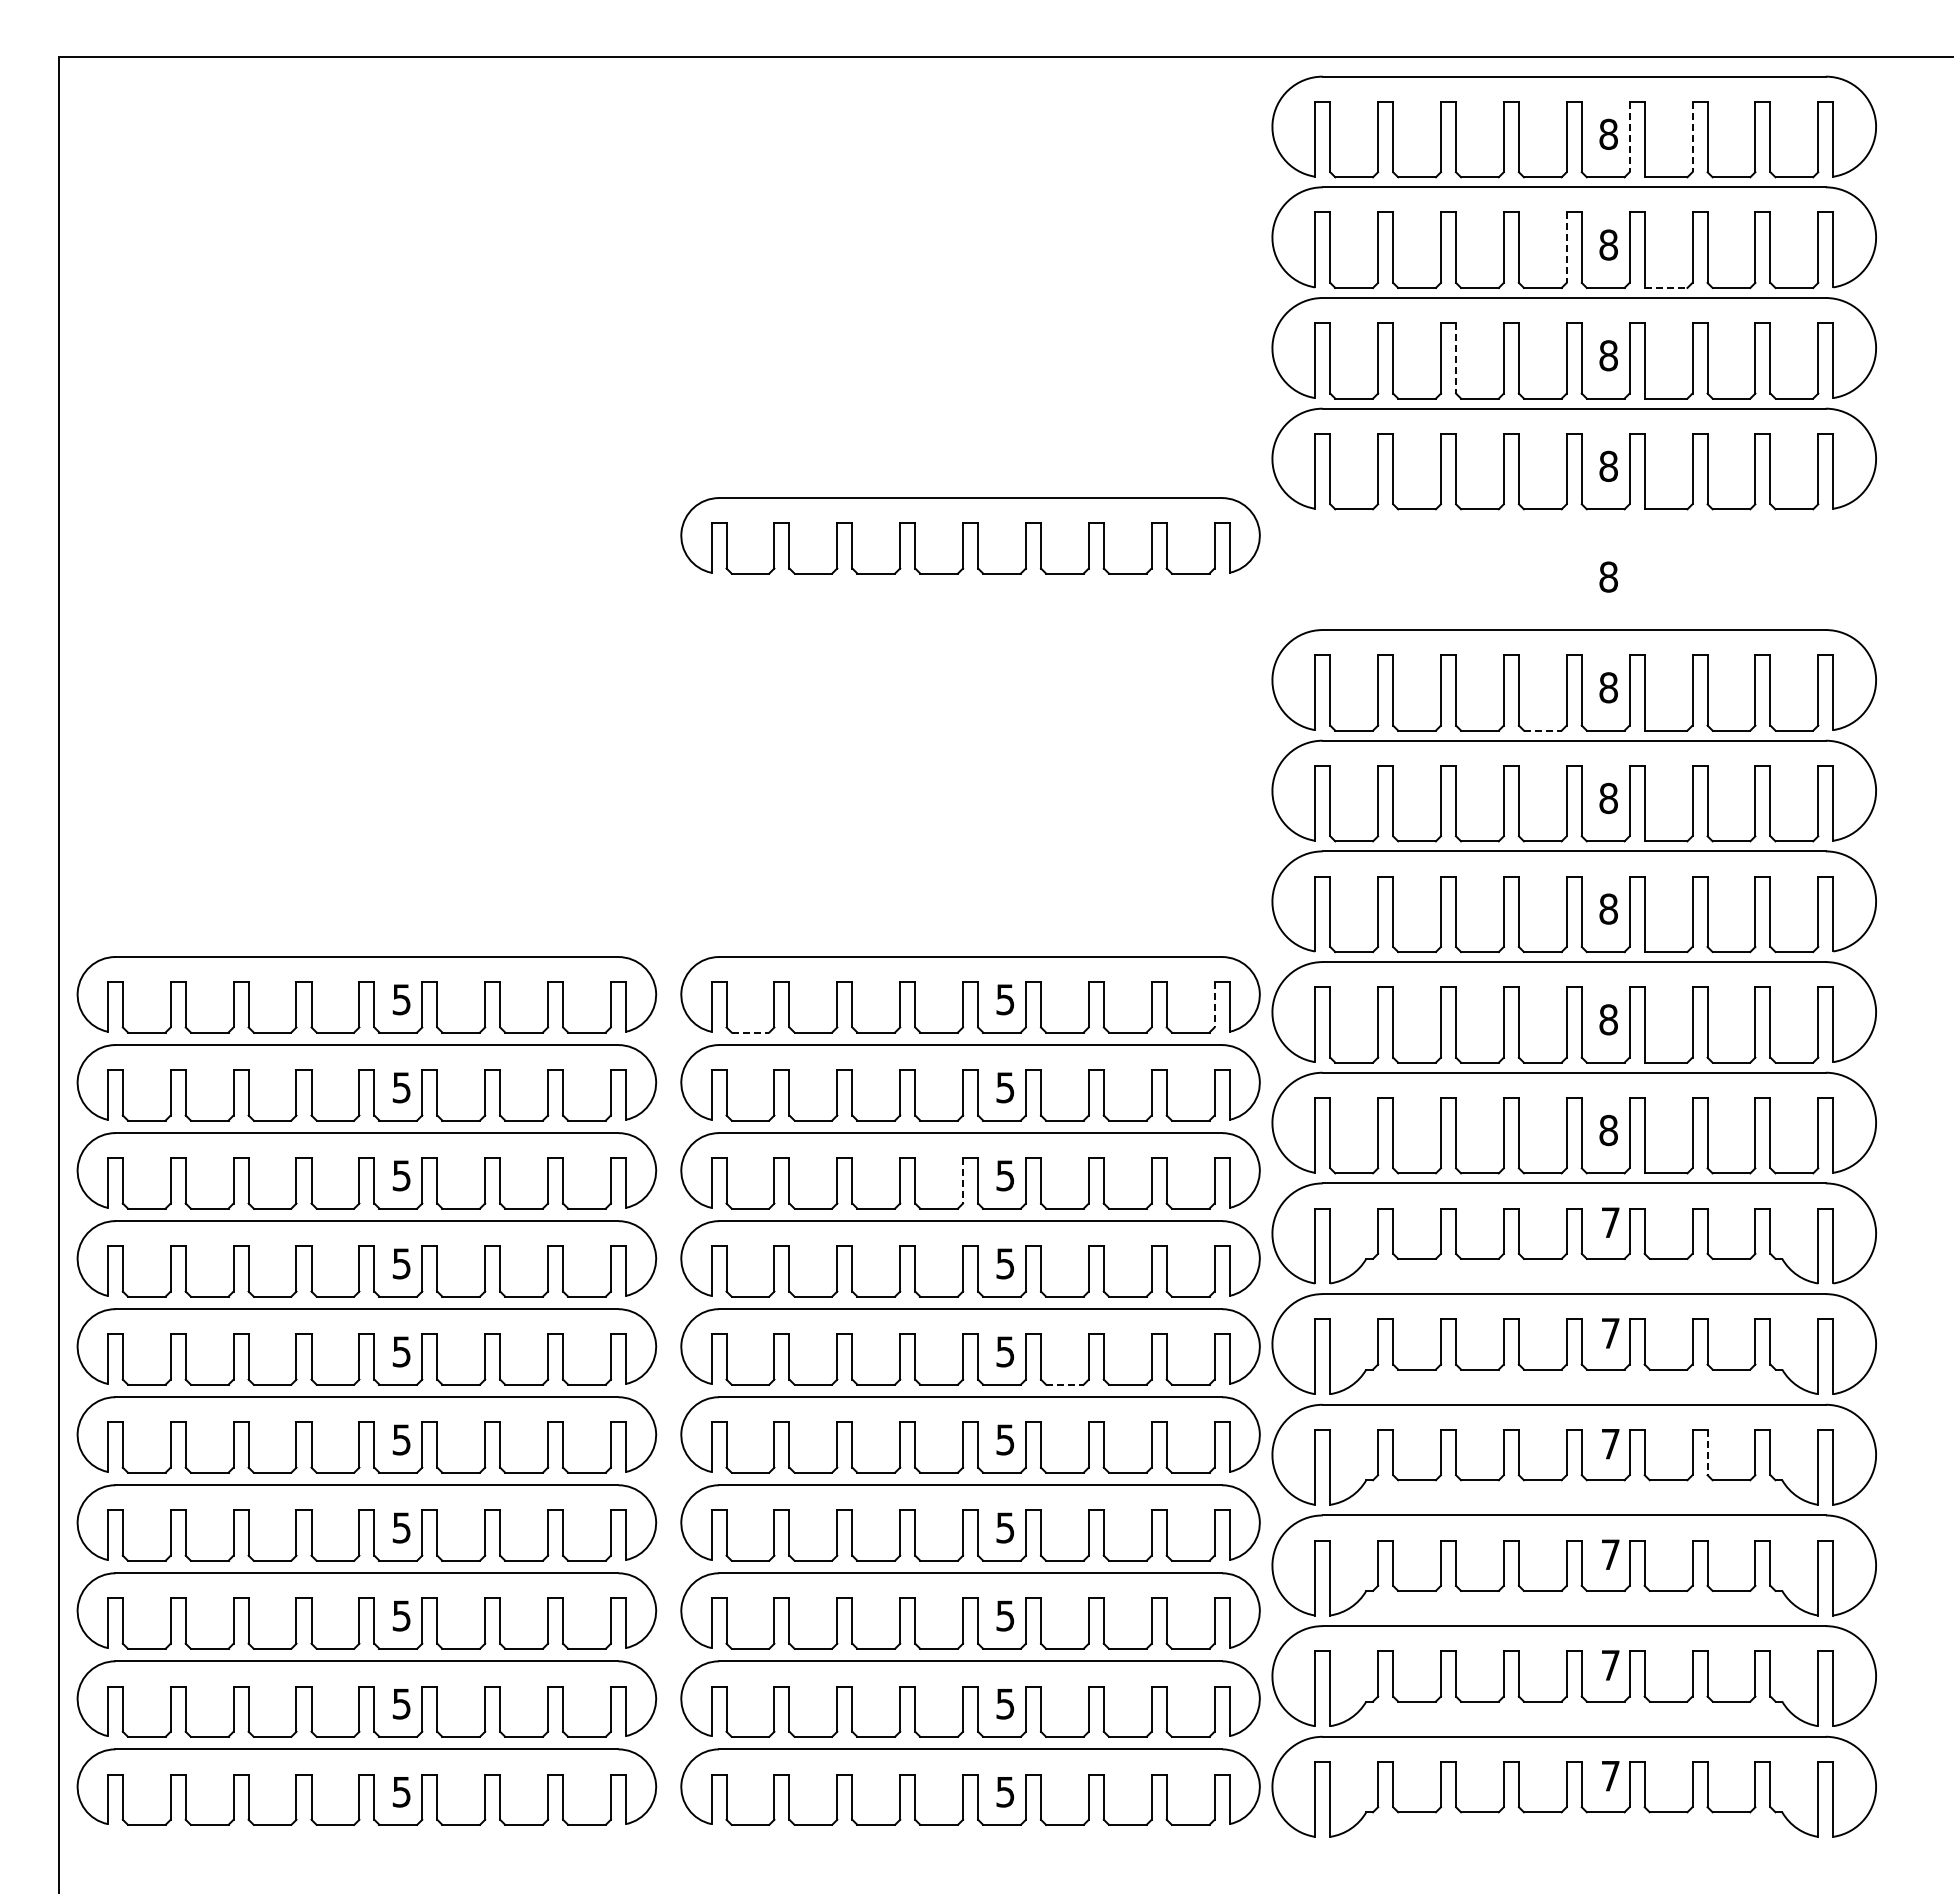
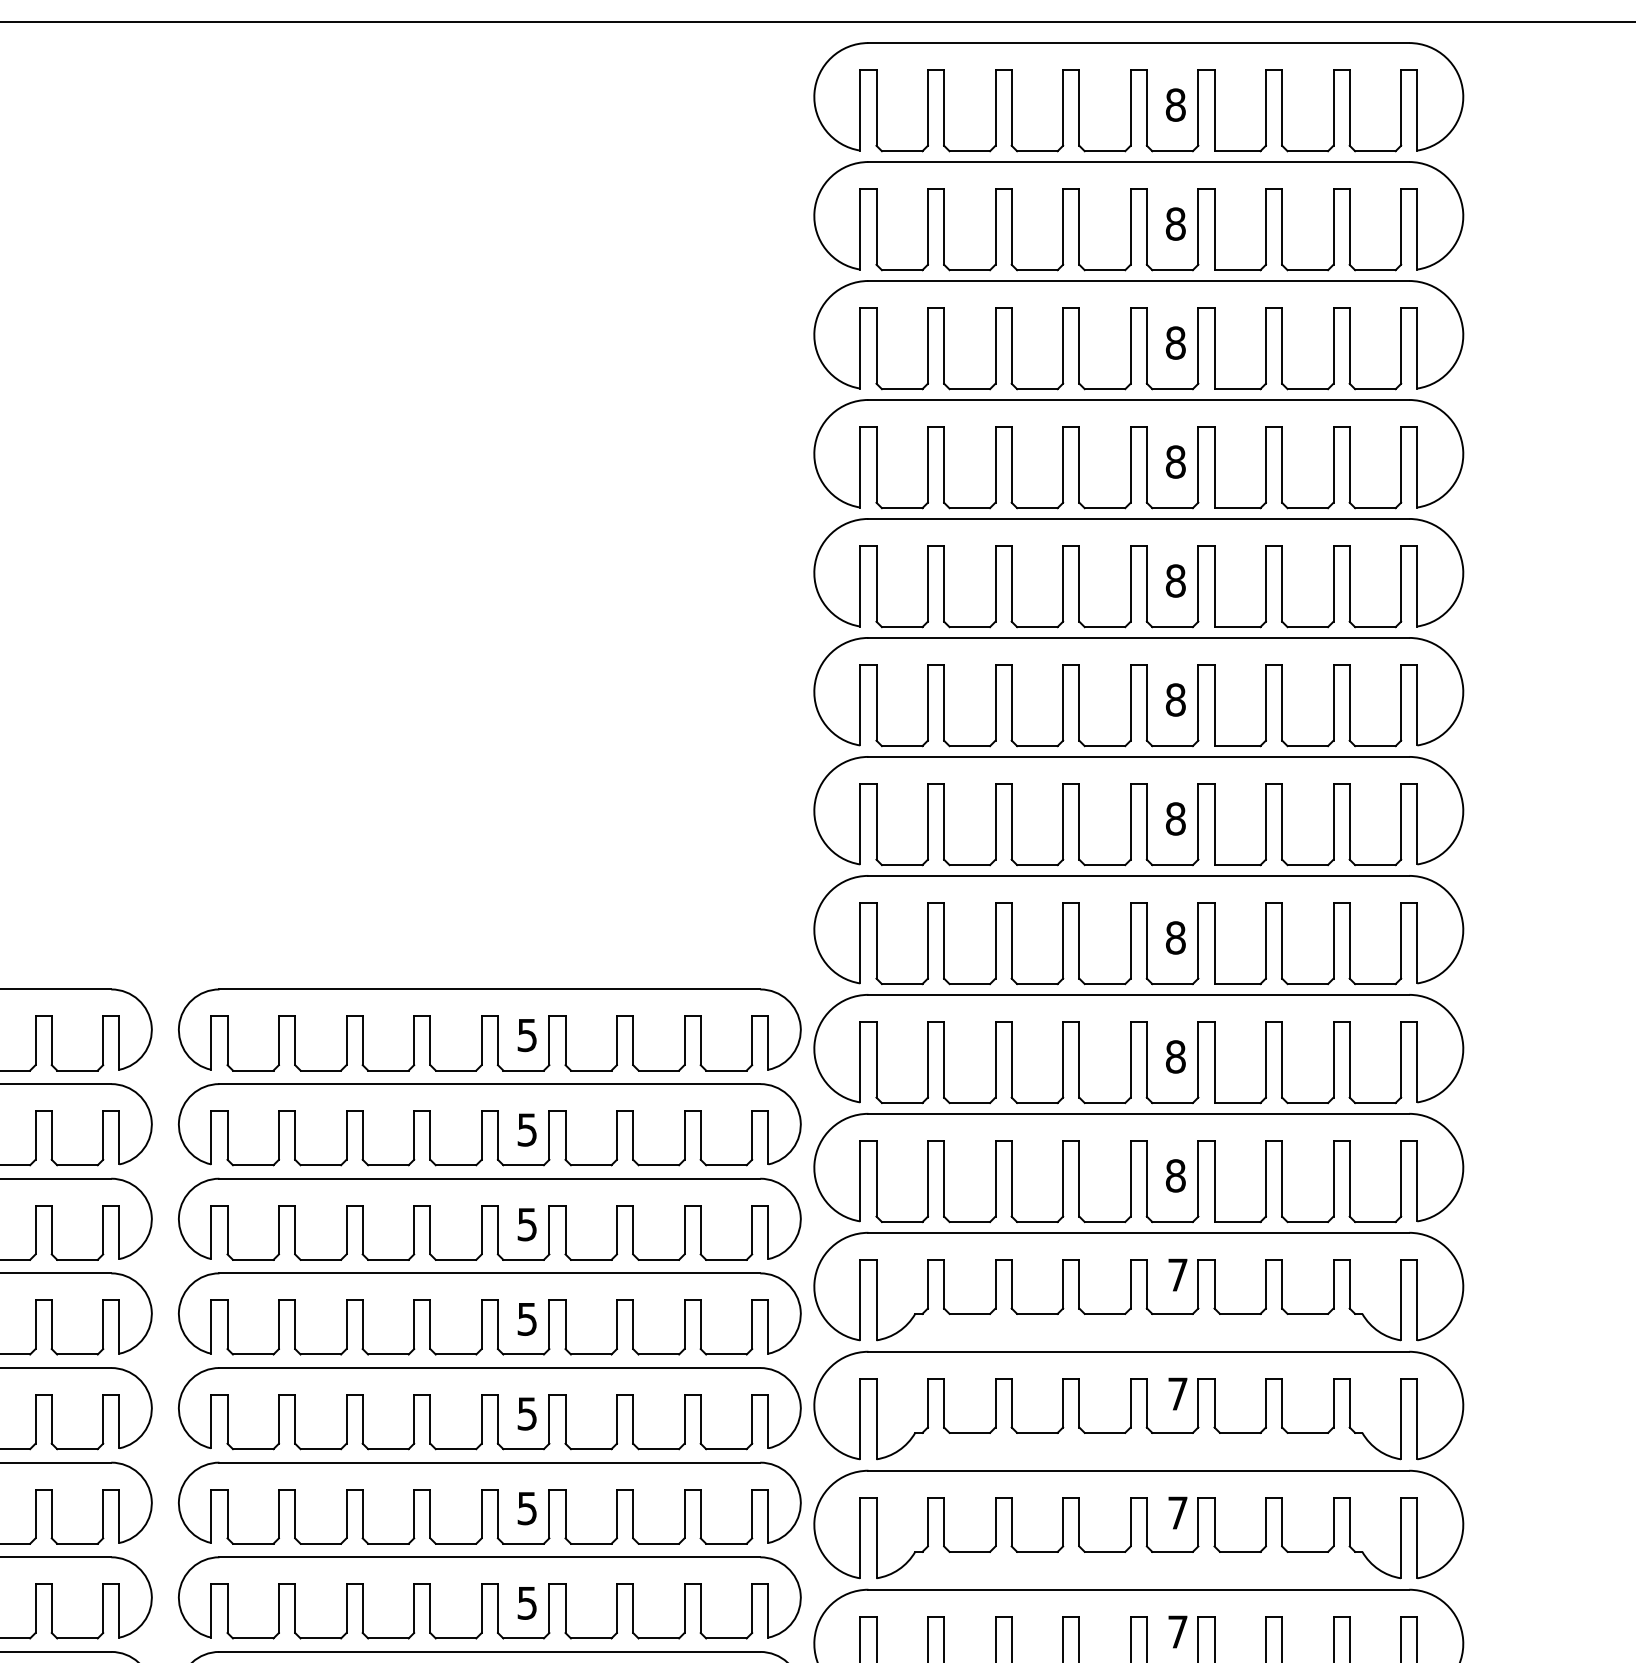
line: (1629, 137) -> (1198, 108), dashed -> solid
line: (1692, 137) -> (1265, 108), dashed -> solid
line: (1566, 248) -> (1130, 227), dashed -> solid
line: (1666, 287) -> (1237, 269), dashed -> solid
line: (1456, 358) -> (1012, 346), dashed -> solid
part: (963, 535) -> (482, 536), removed
part: (1573, 569) -> (1137, 572), added
line: (1542, 730) -> (1104, 745), dashed -> solid
line: (1214, 1004) -> (752, 1040), dashed -> solid
line: (750, 1032) -> (253, 1070), dashed -> solid
line: (963, 1180) -> (482, 1229), dashed -> solid
line: (1064, 1384) -> (590, 1448), dashed -> solid
line: (1707, 1452) -> (1282, 1522), dashed -> solid

